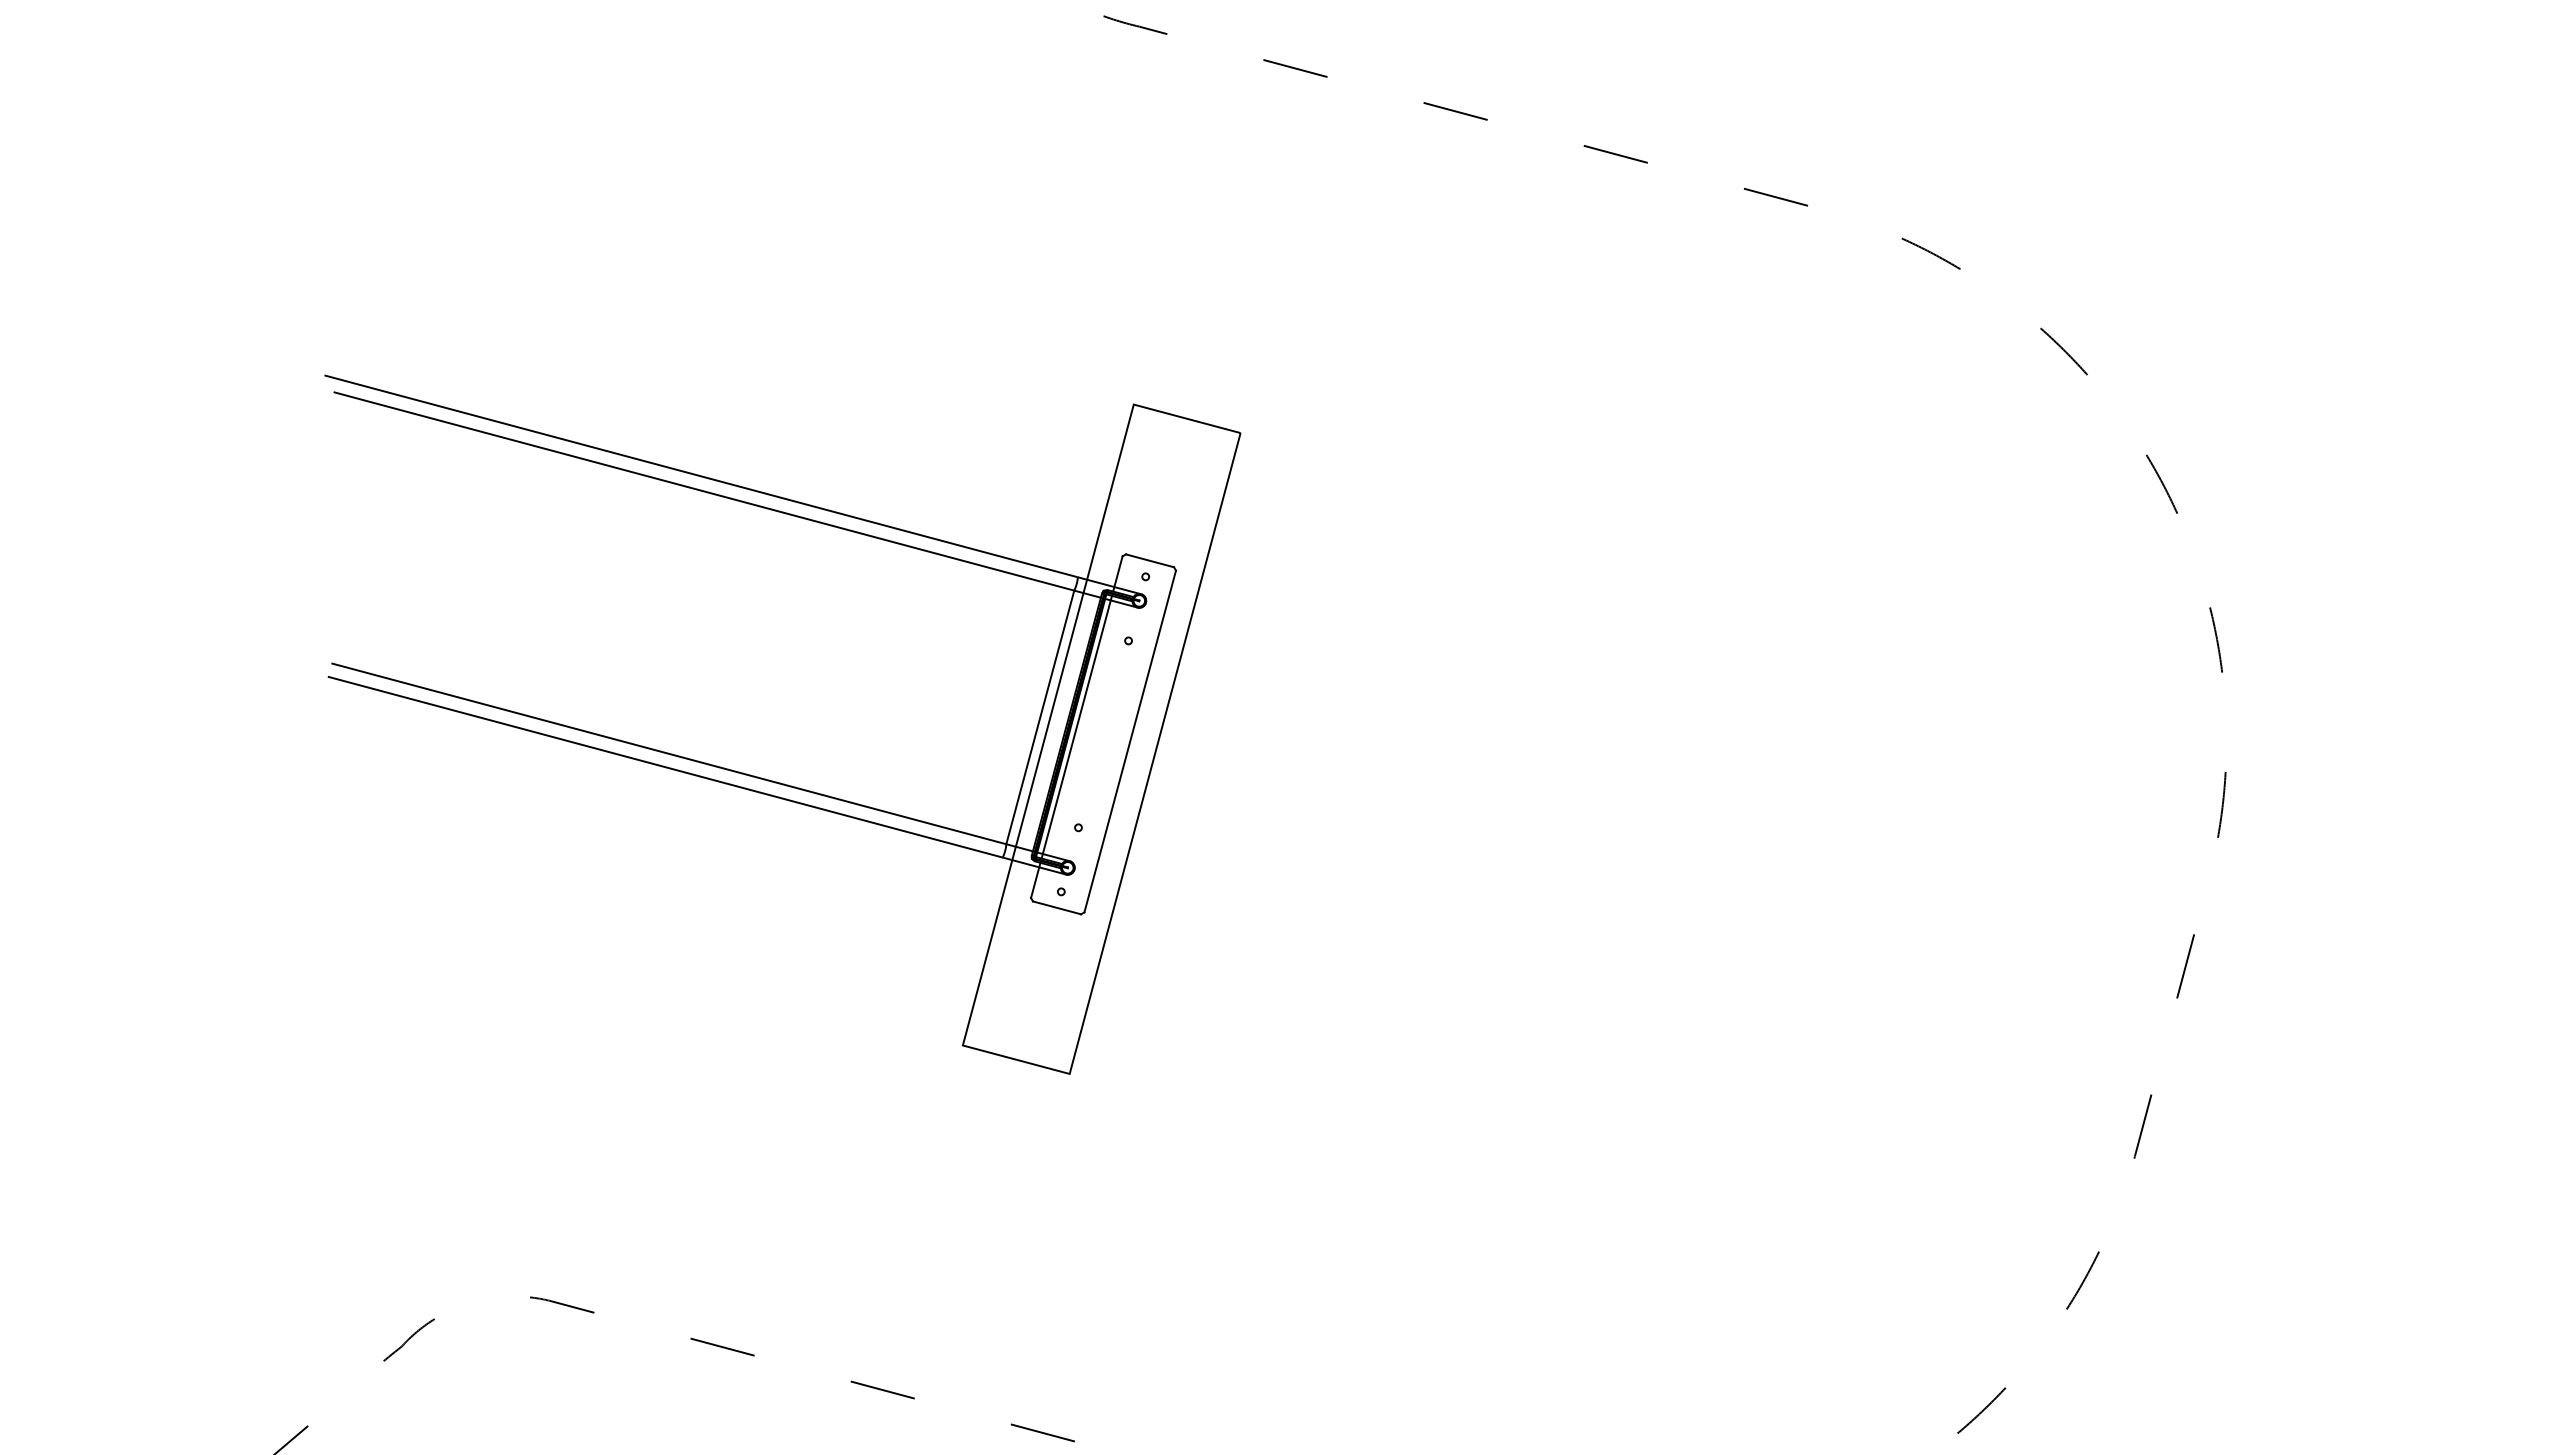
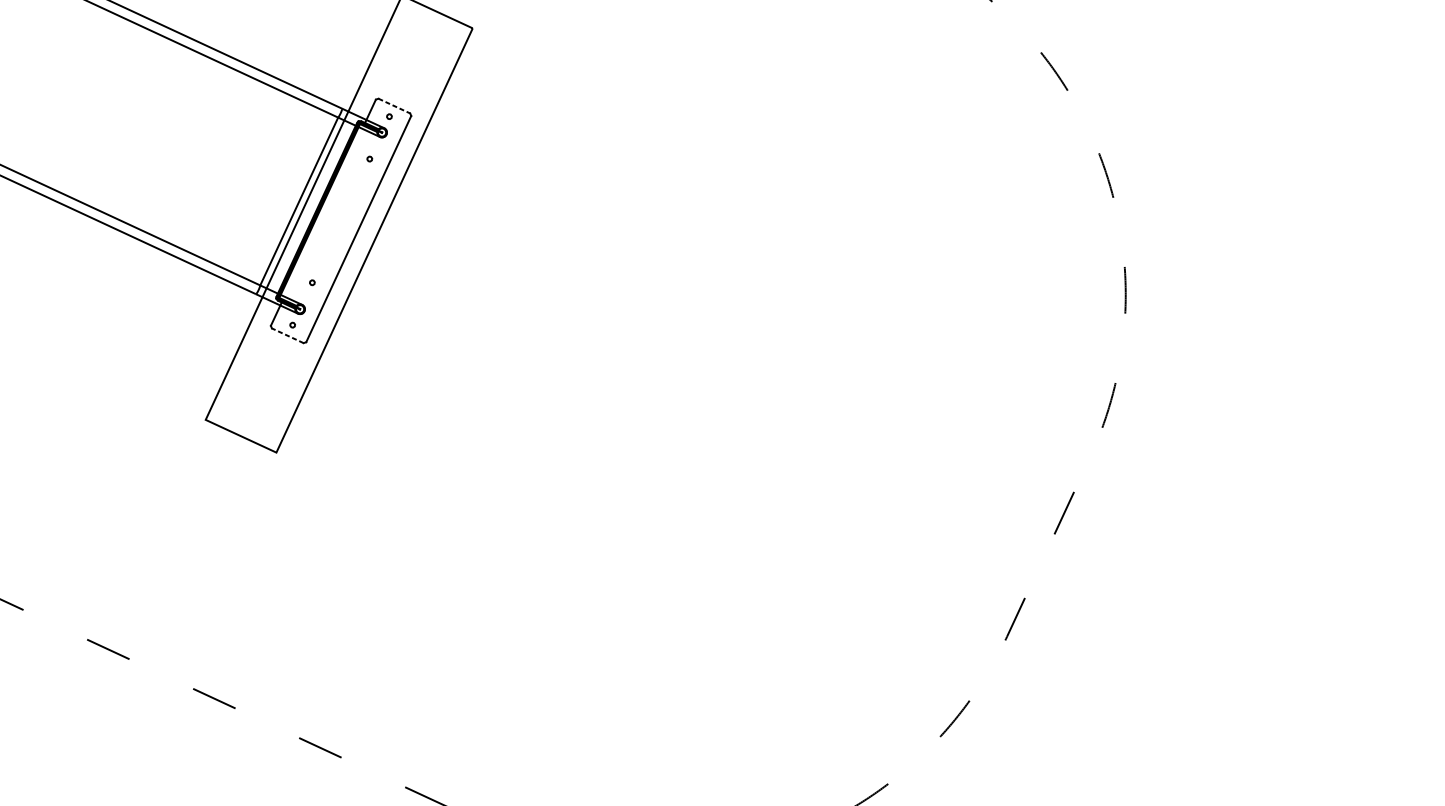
line: (1150, 560) -> (394, 105), solid -> dashed
line: (1076, 726) -> (323, 212), removed
line: (1057, 907) -> (288, 335), solid -> dashed

